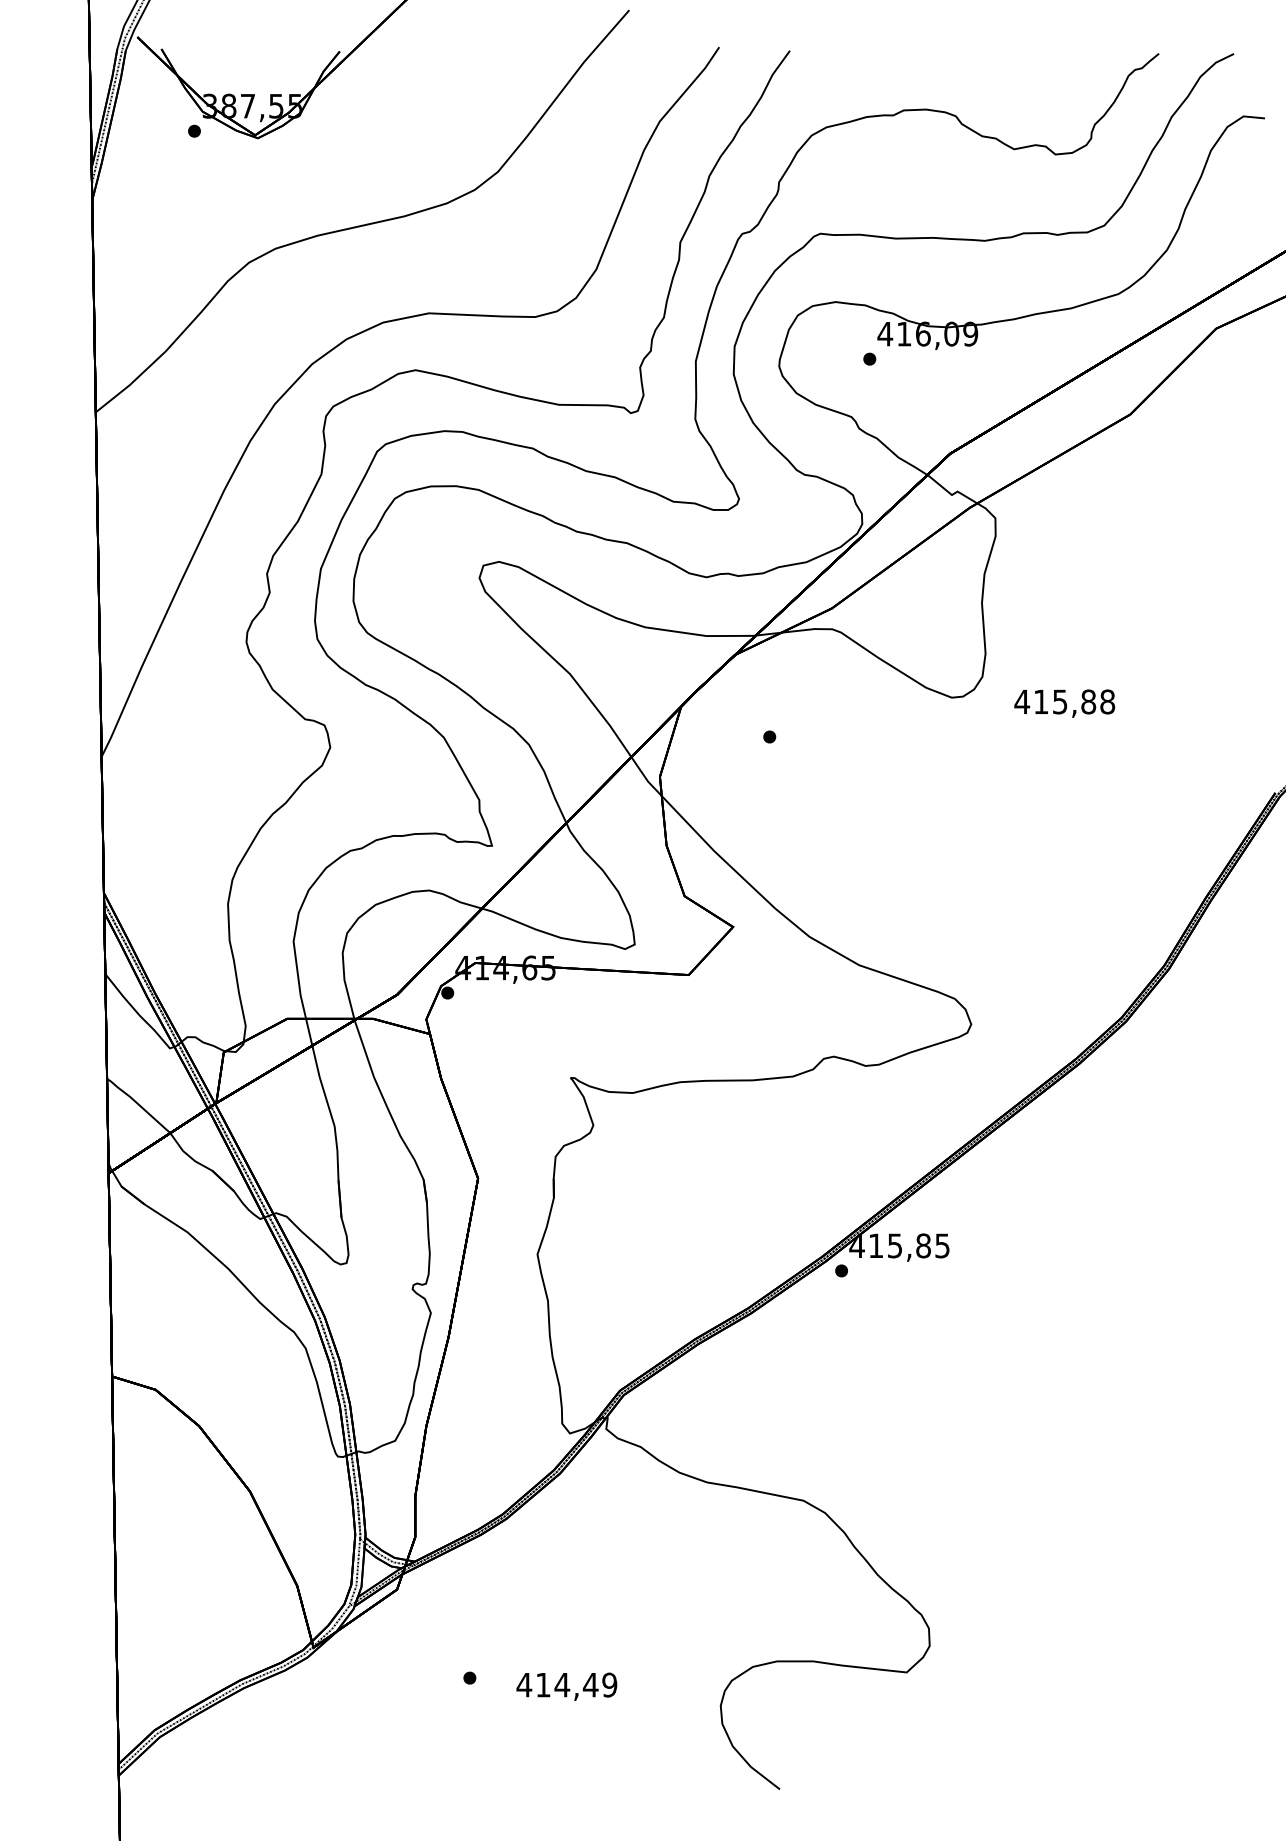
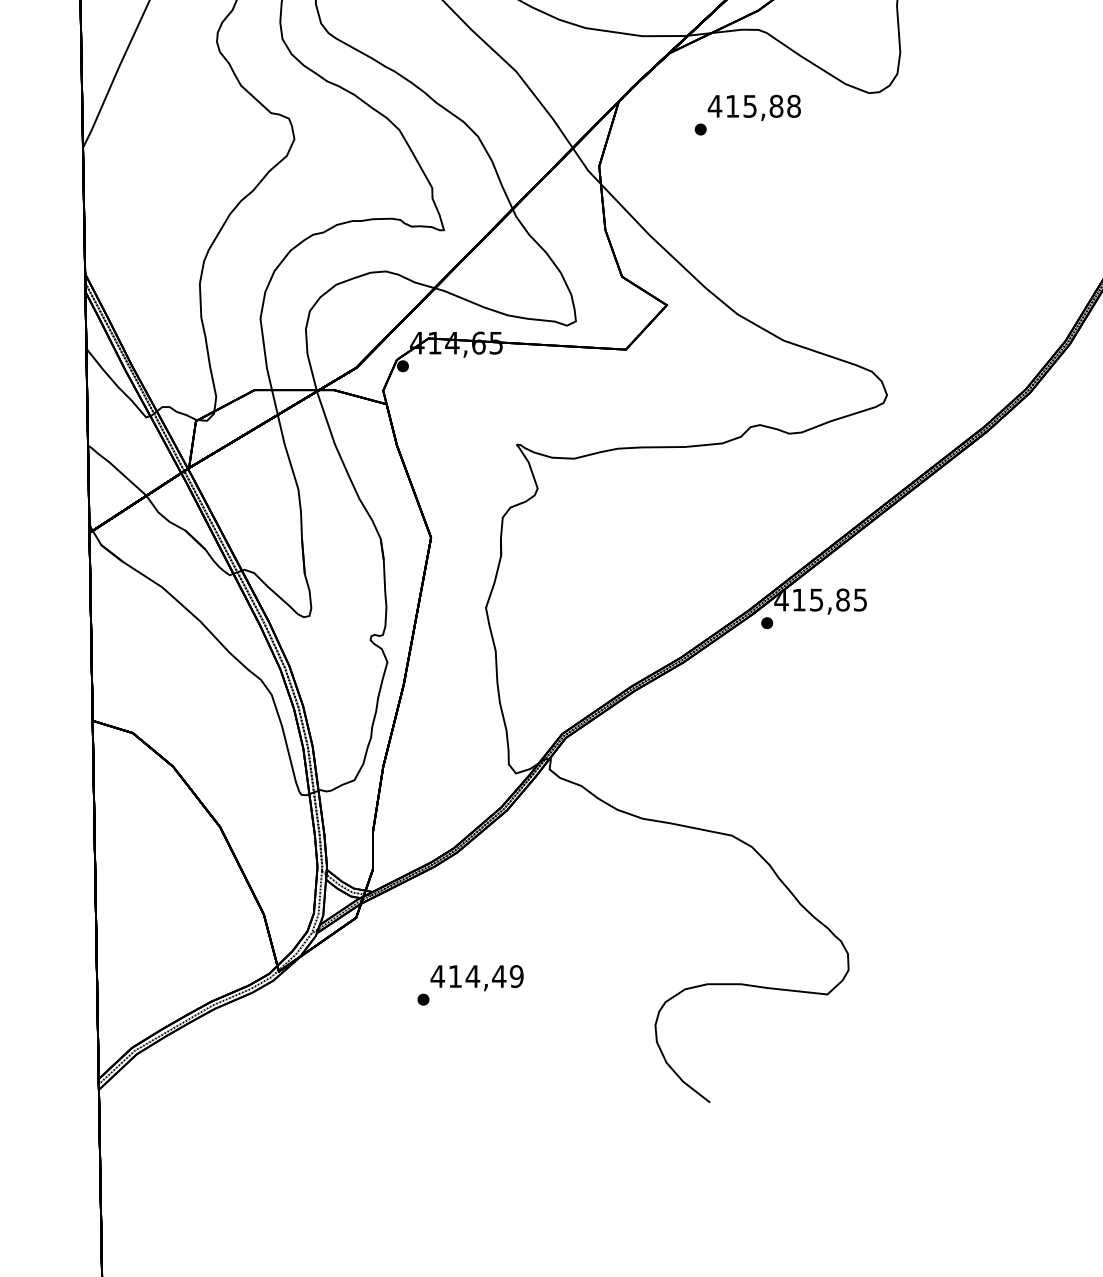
text: (1064, 703) -> (754, 107), moved
text: (566, 1686) -> (476, 977), moved

